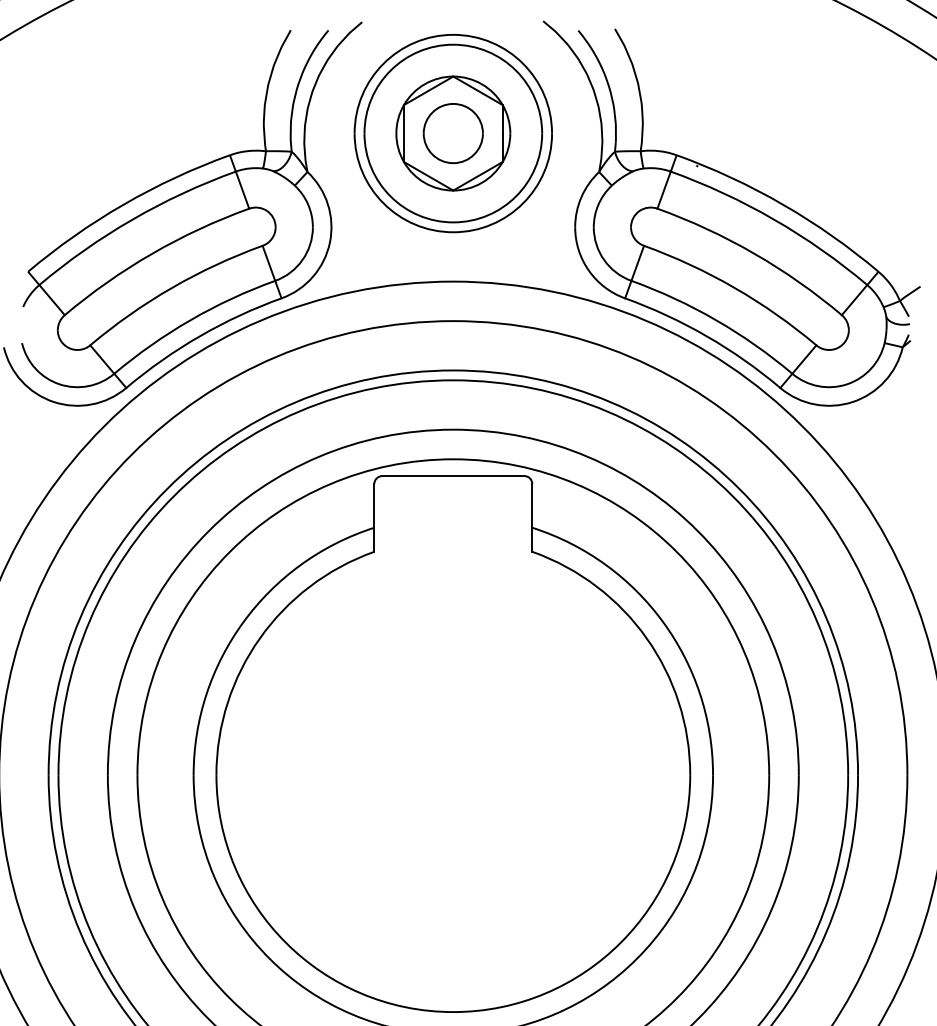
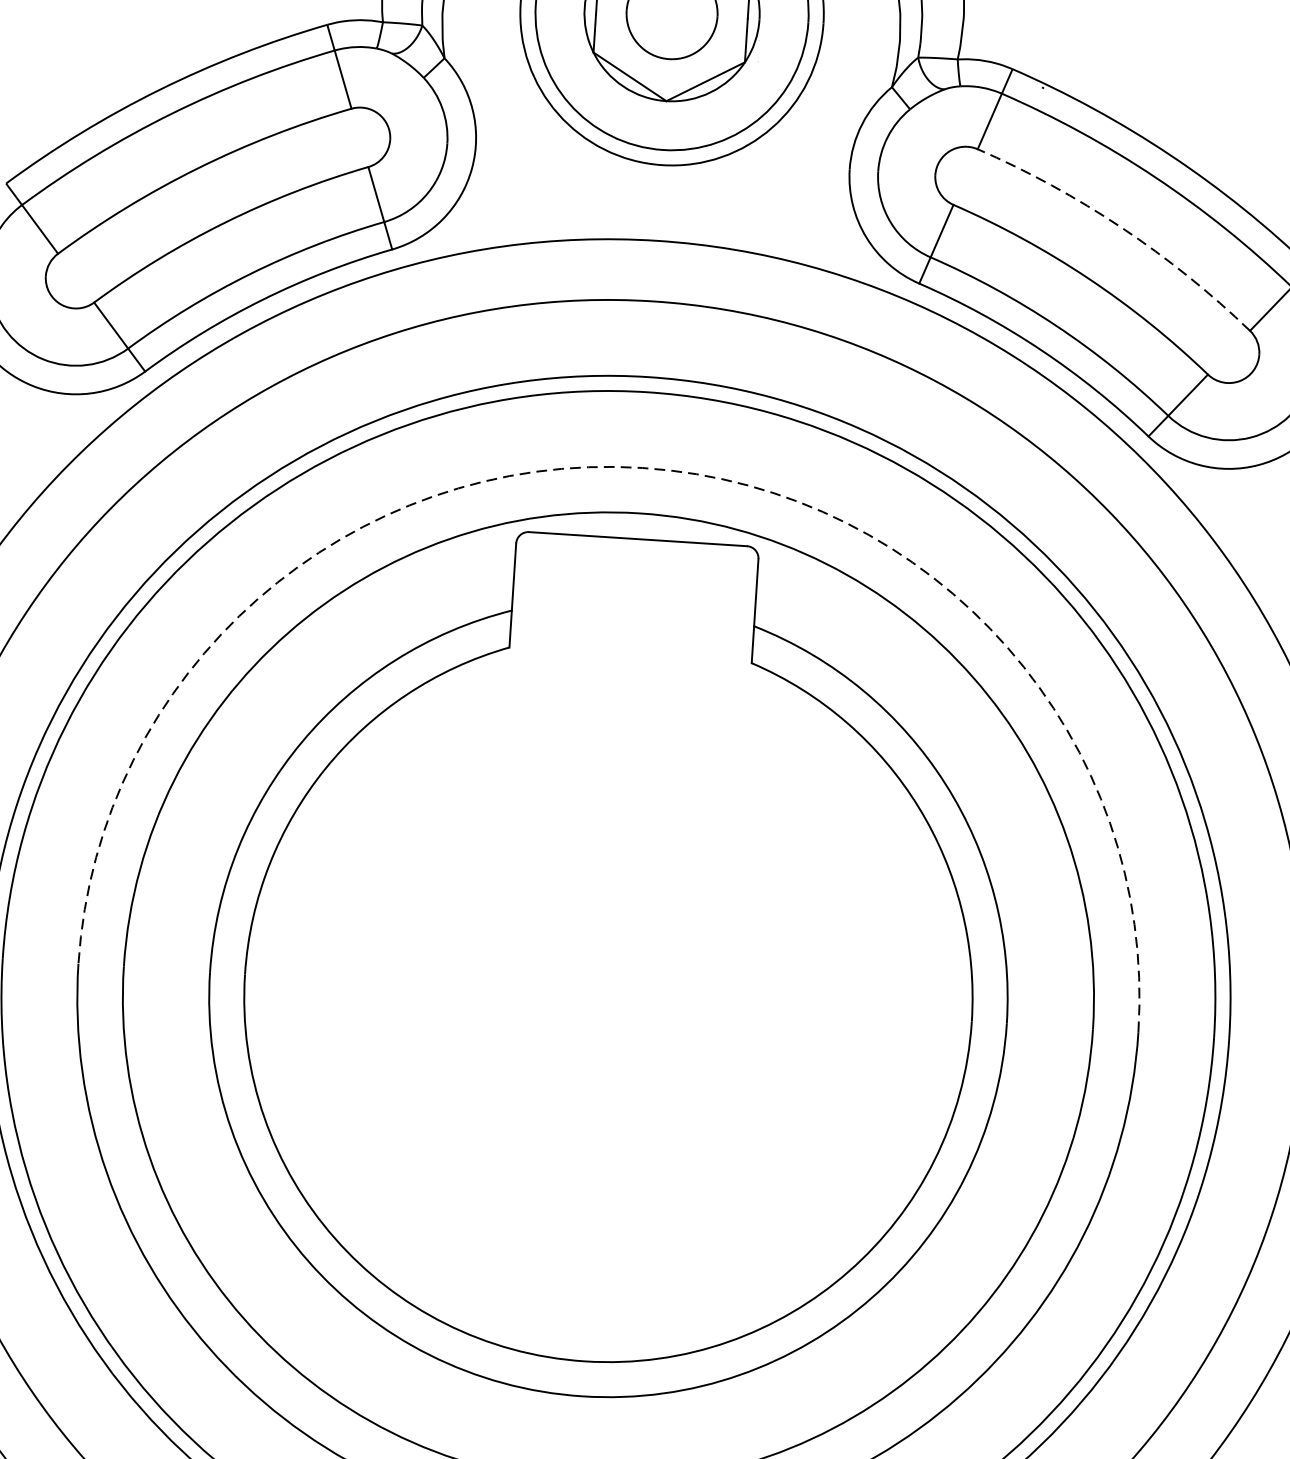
arc: (754, 253) -> (1122, 227), solid -> dashed
arc: (453, 429) -> (642, 467), solid -> dashed

